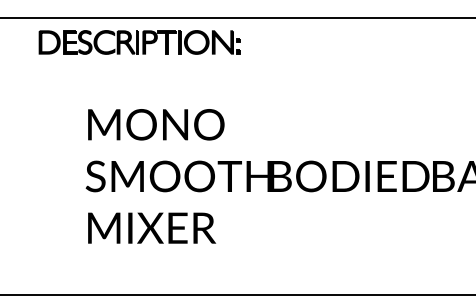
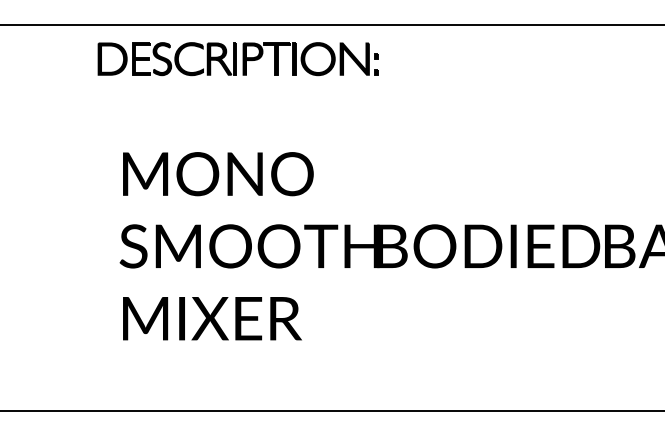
part: (139, 42) -> (238, 59), moved

